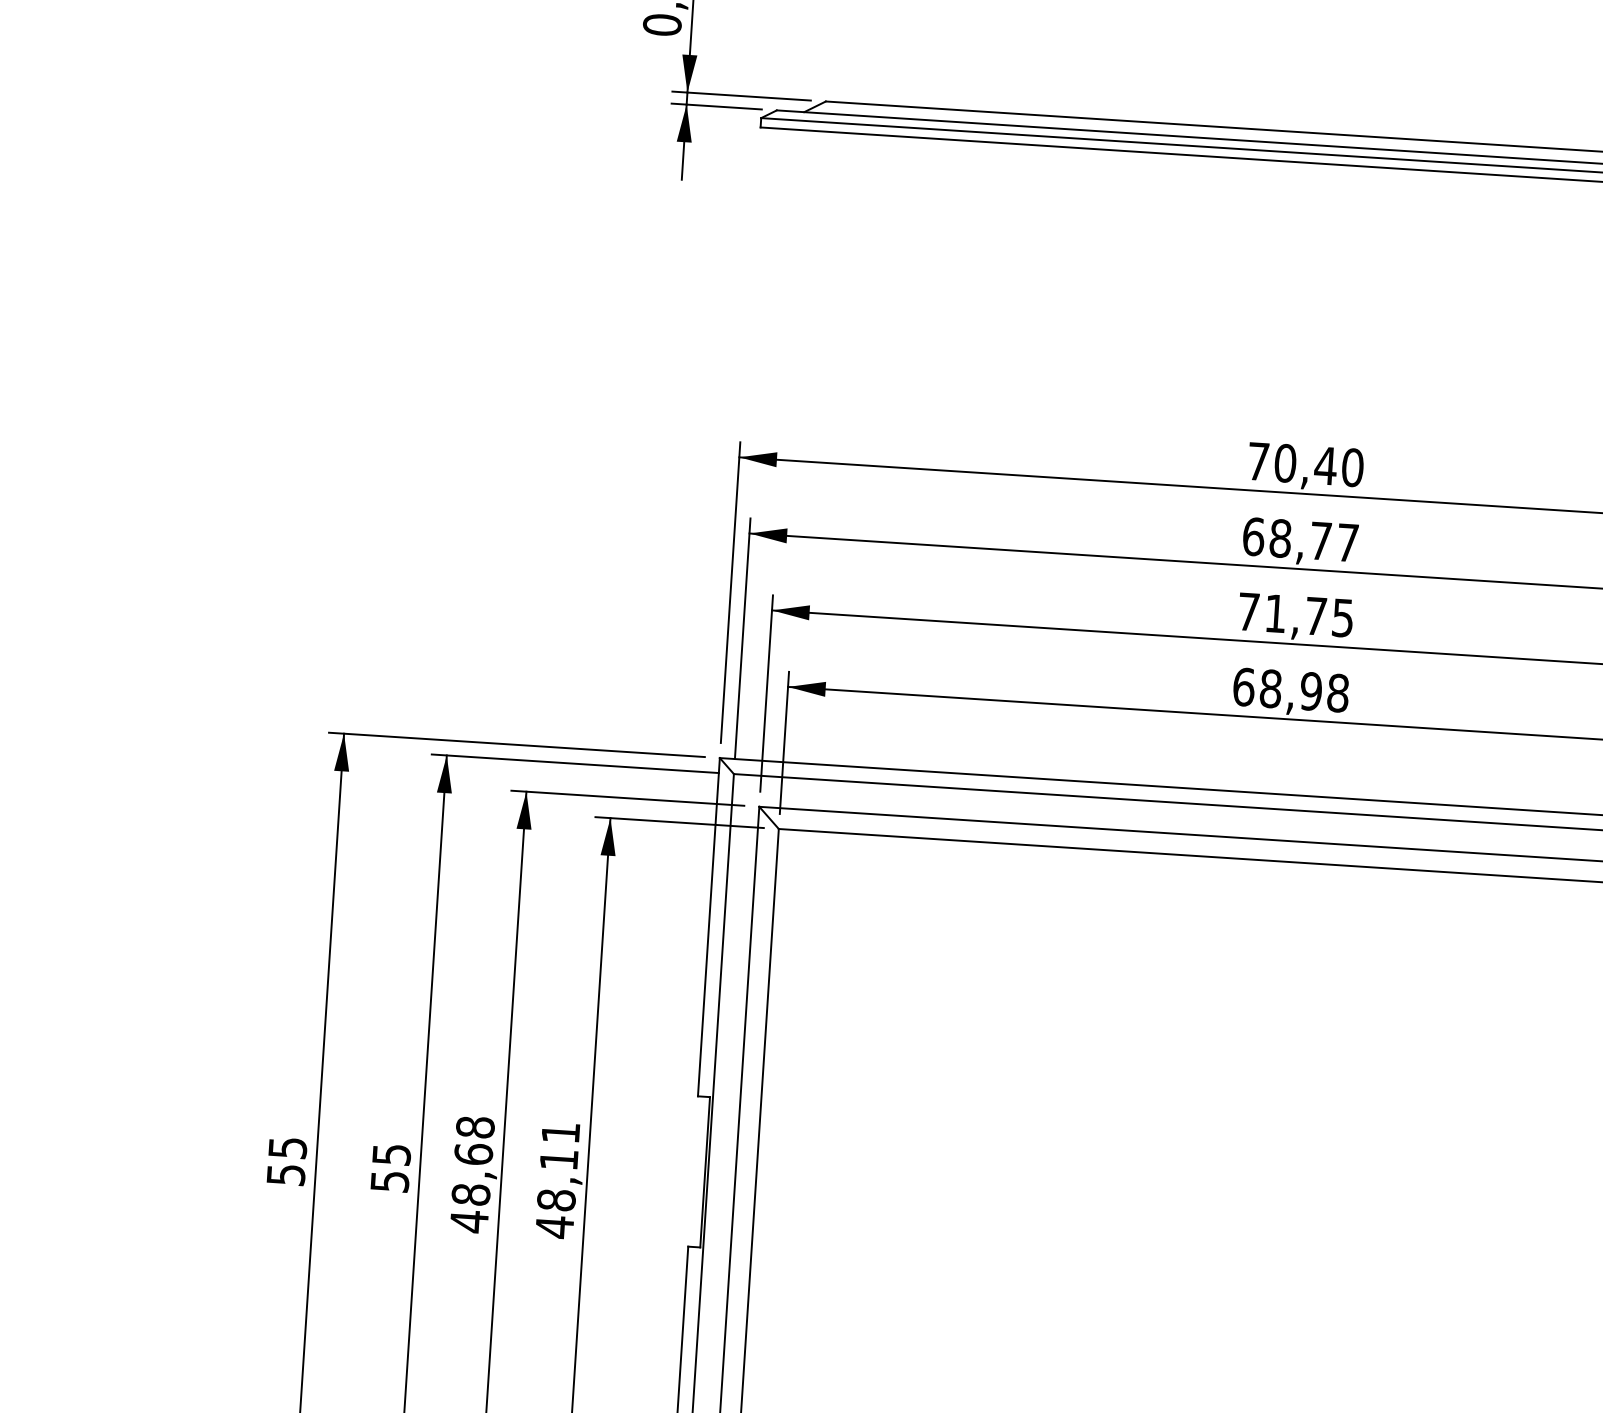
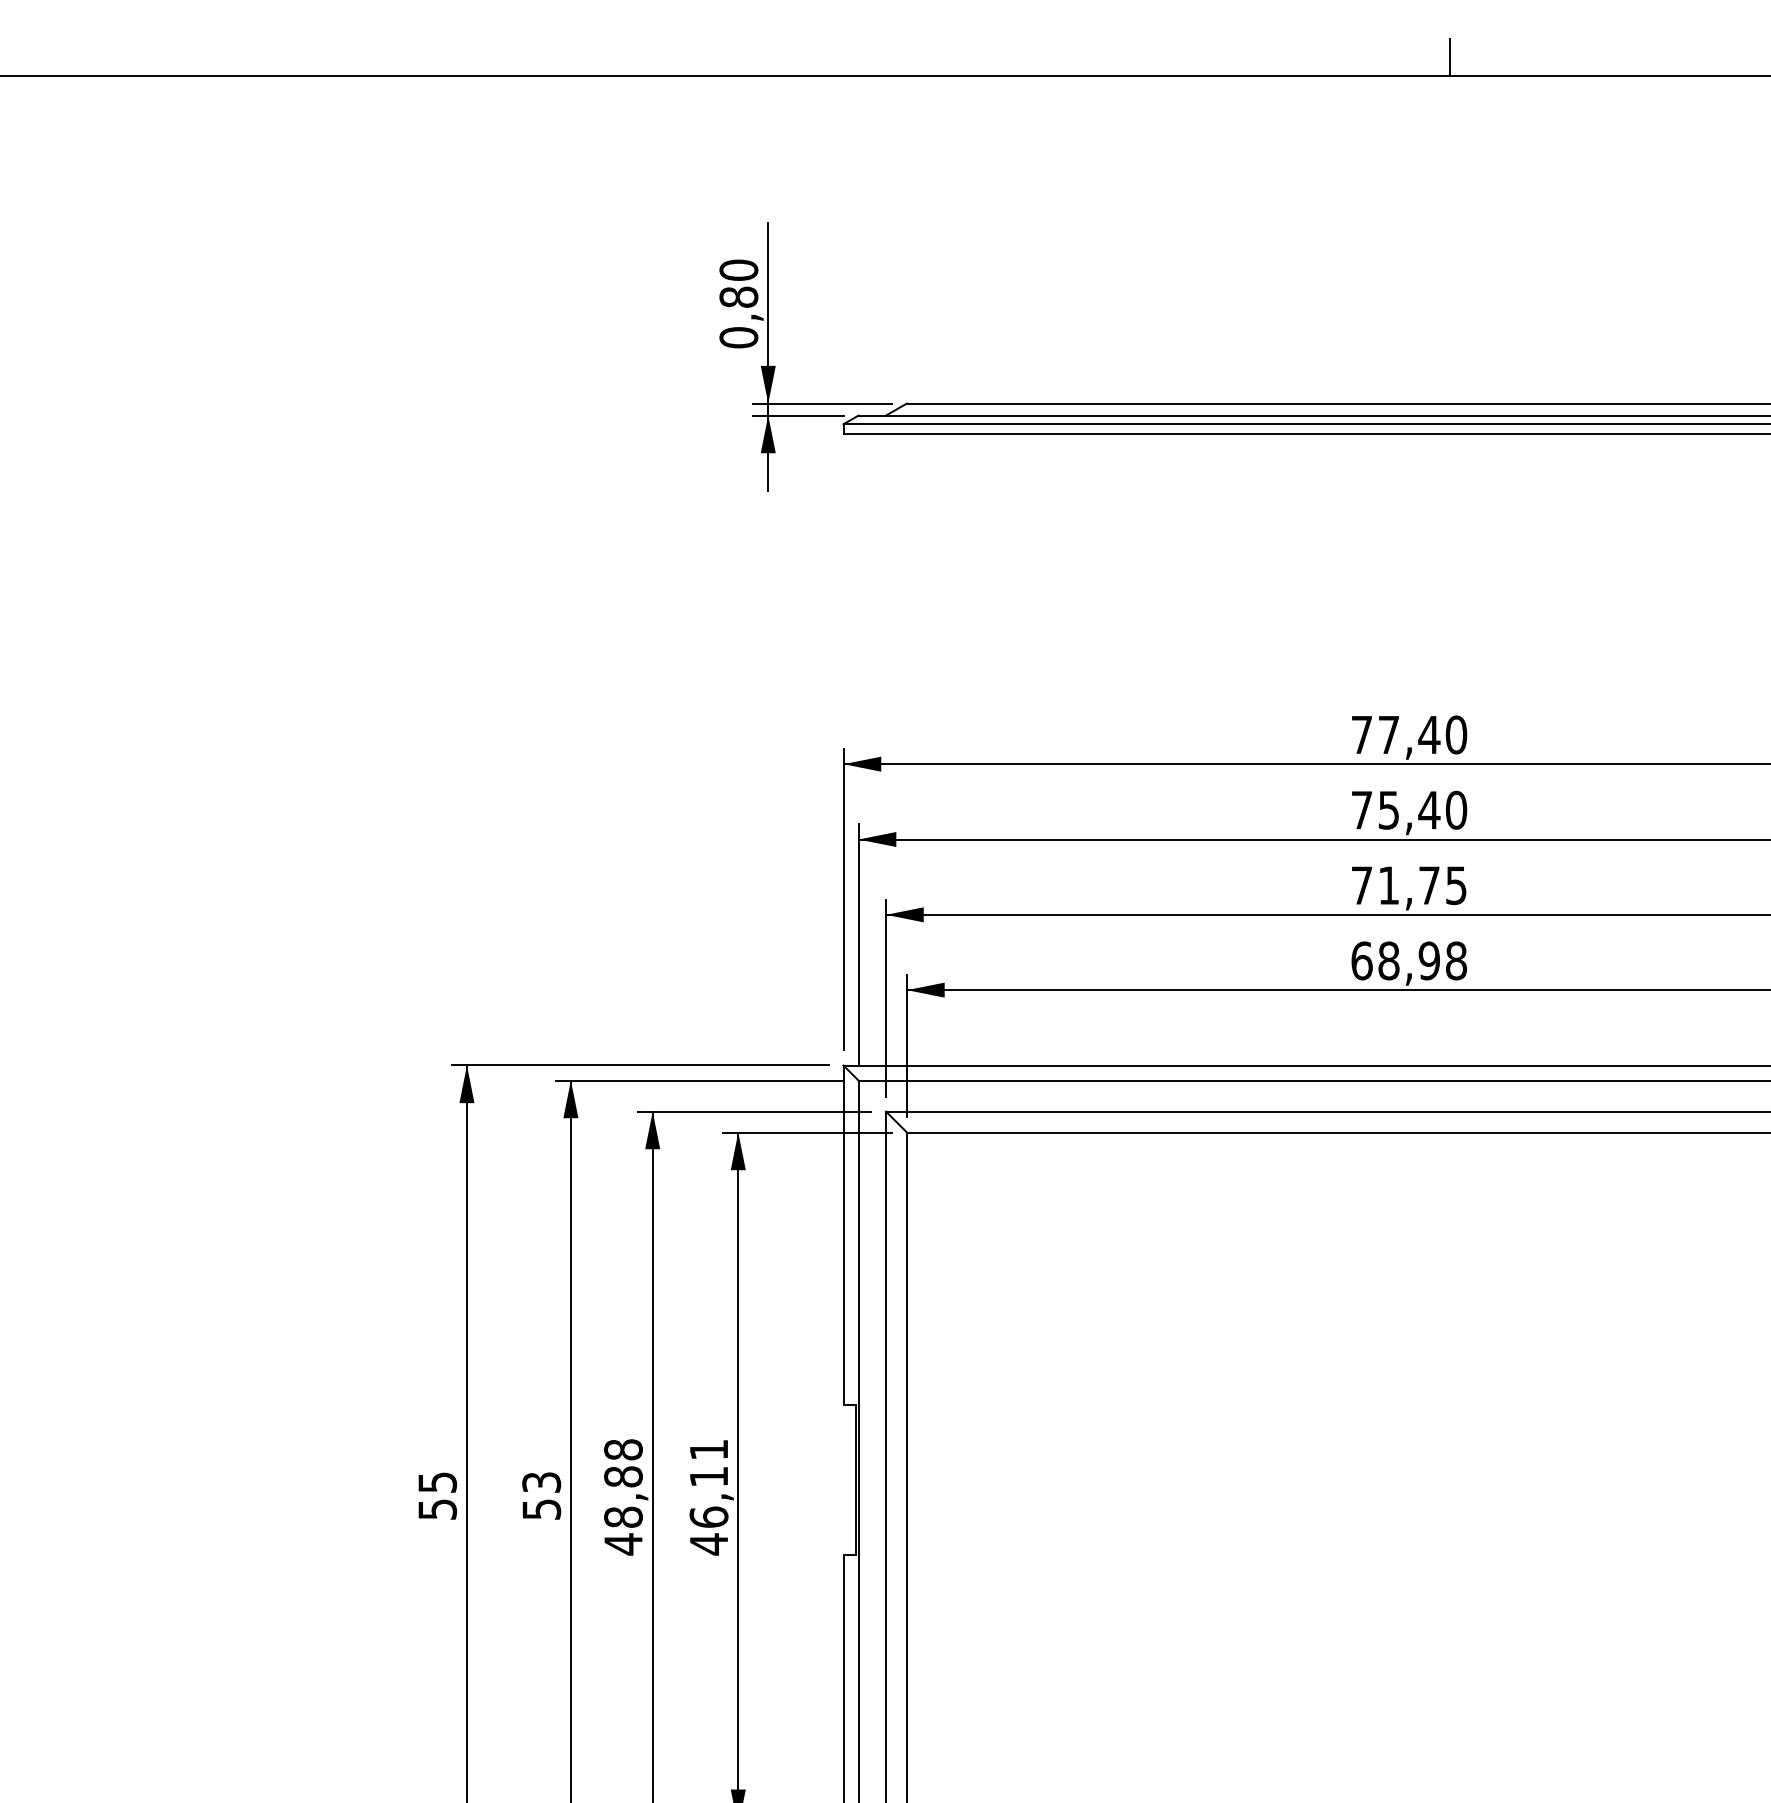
text: (1285, 462) -> (1388, 734), 70,40 -> 77,40
text: (1301, 539) -> (1409, 809), 68,77 -> 75,40
text: (473, 1153) -> (623, 1476), 48,68 -> 48,88
text: (391, 1154) -> (541, 1482), 55 -> 53
text: (555, 1199) -> (708, 1516), 48,11 -> 46,11

